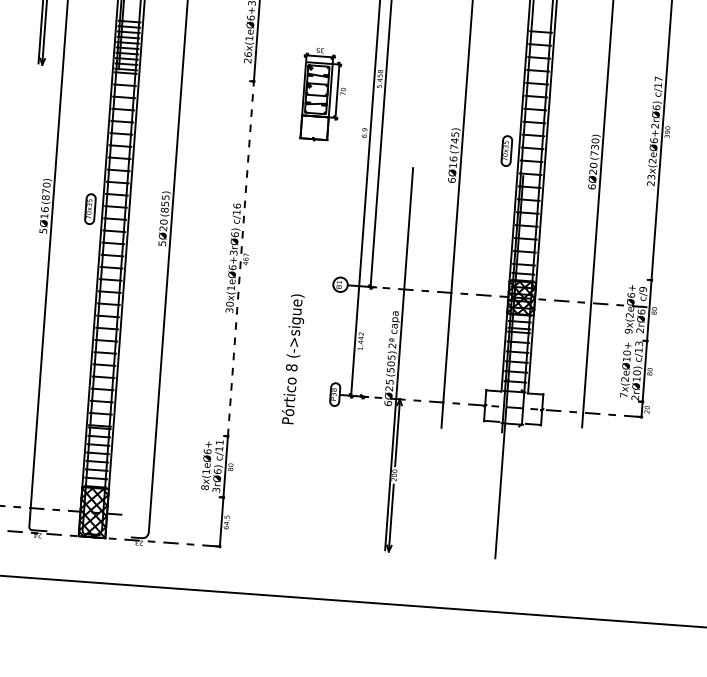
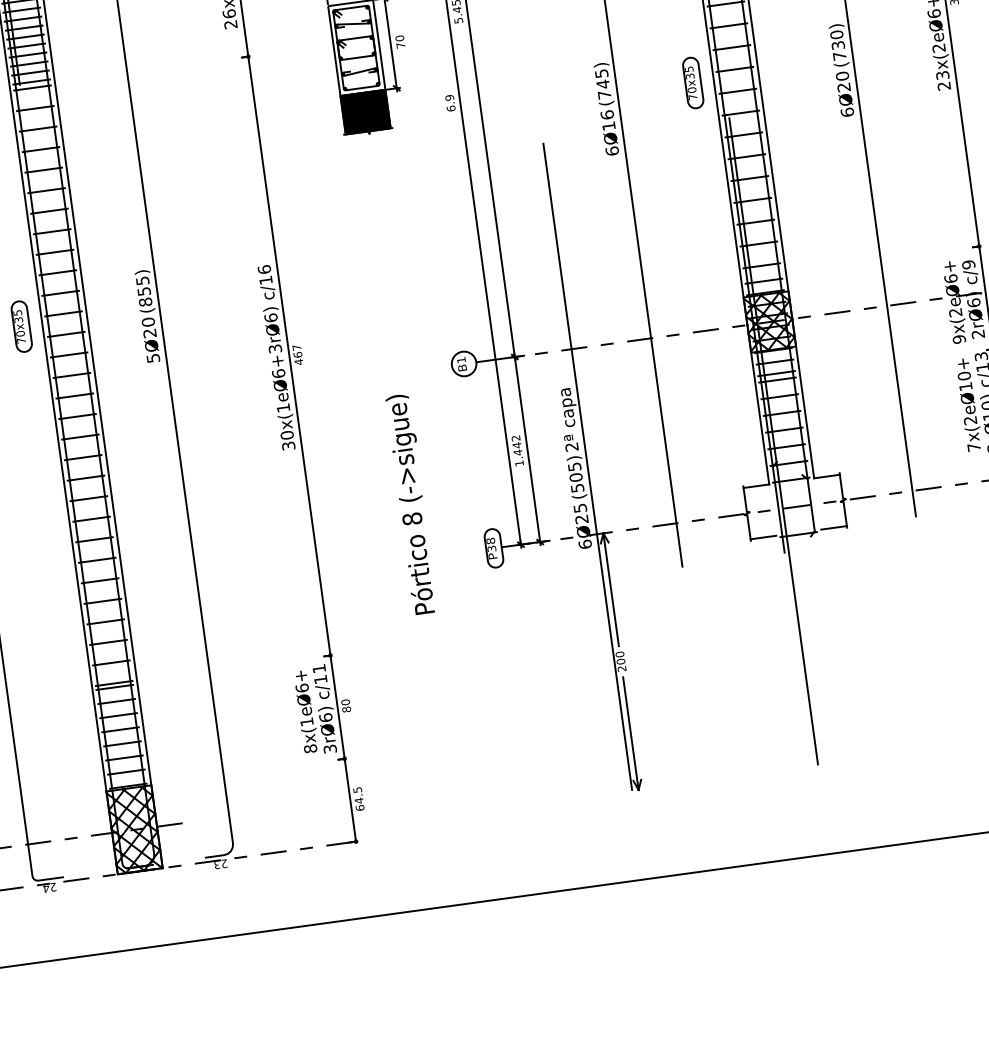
fill: (314, 127) -> (365, 111), added
line: (241, 255) -> (289, 350), dashed -> solid
line: (366, 341) -> (527, 449), added

